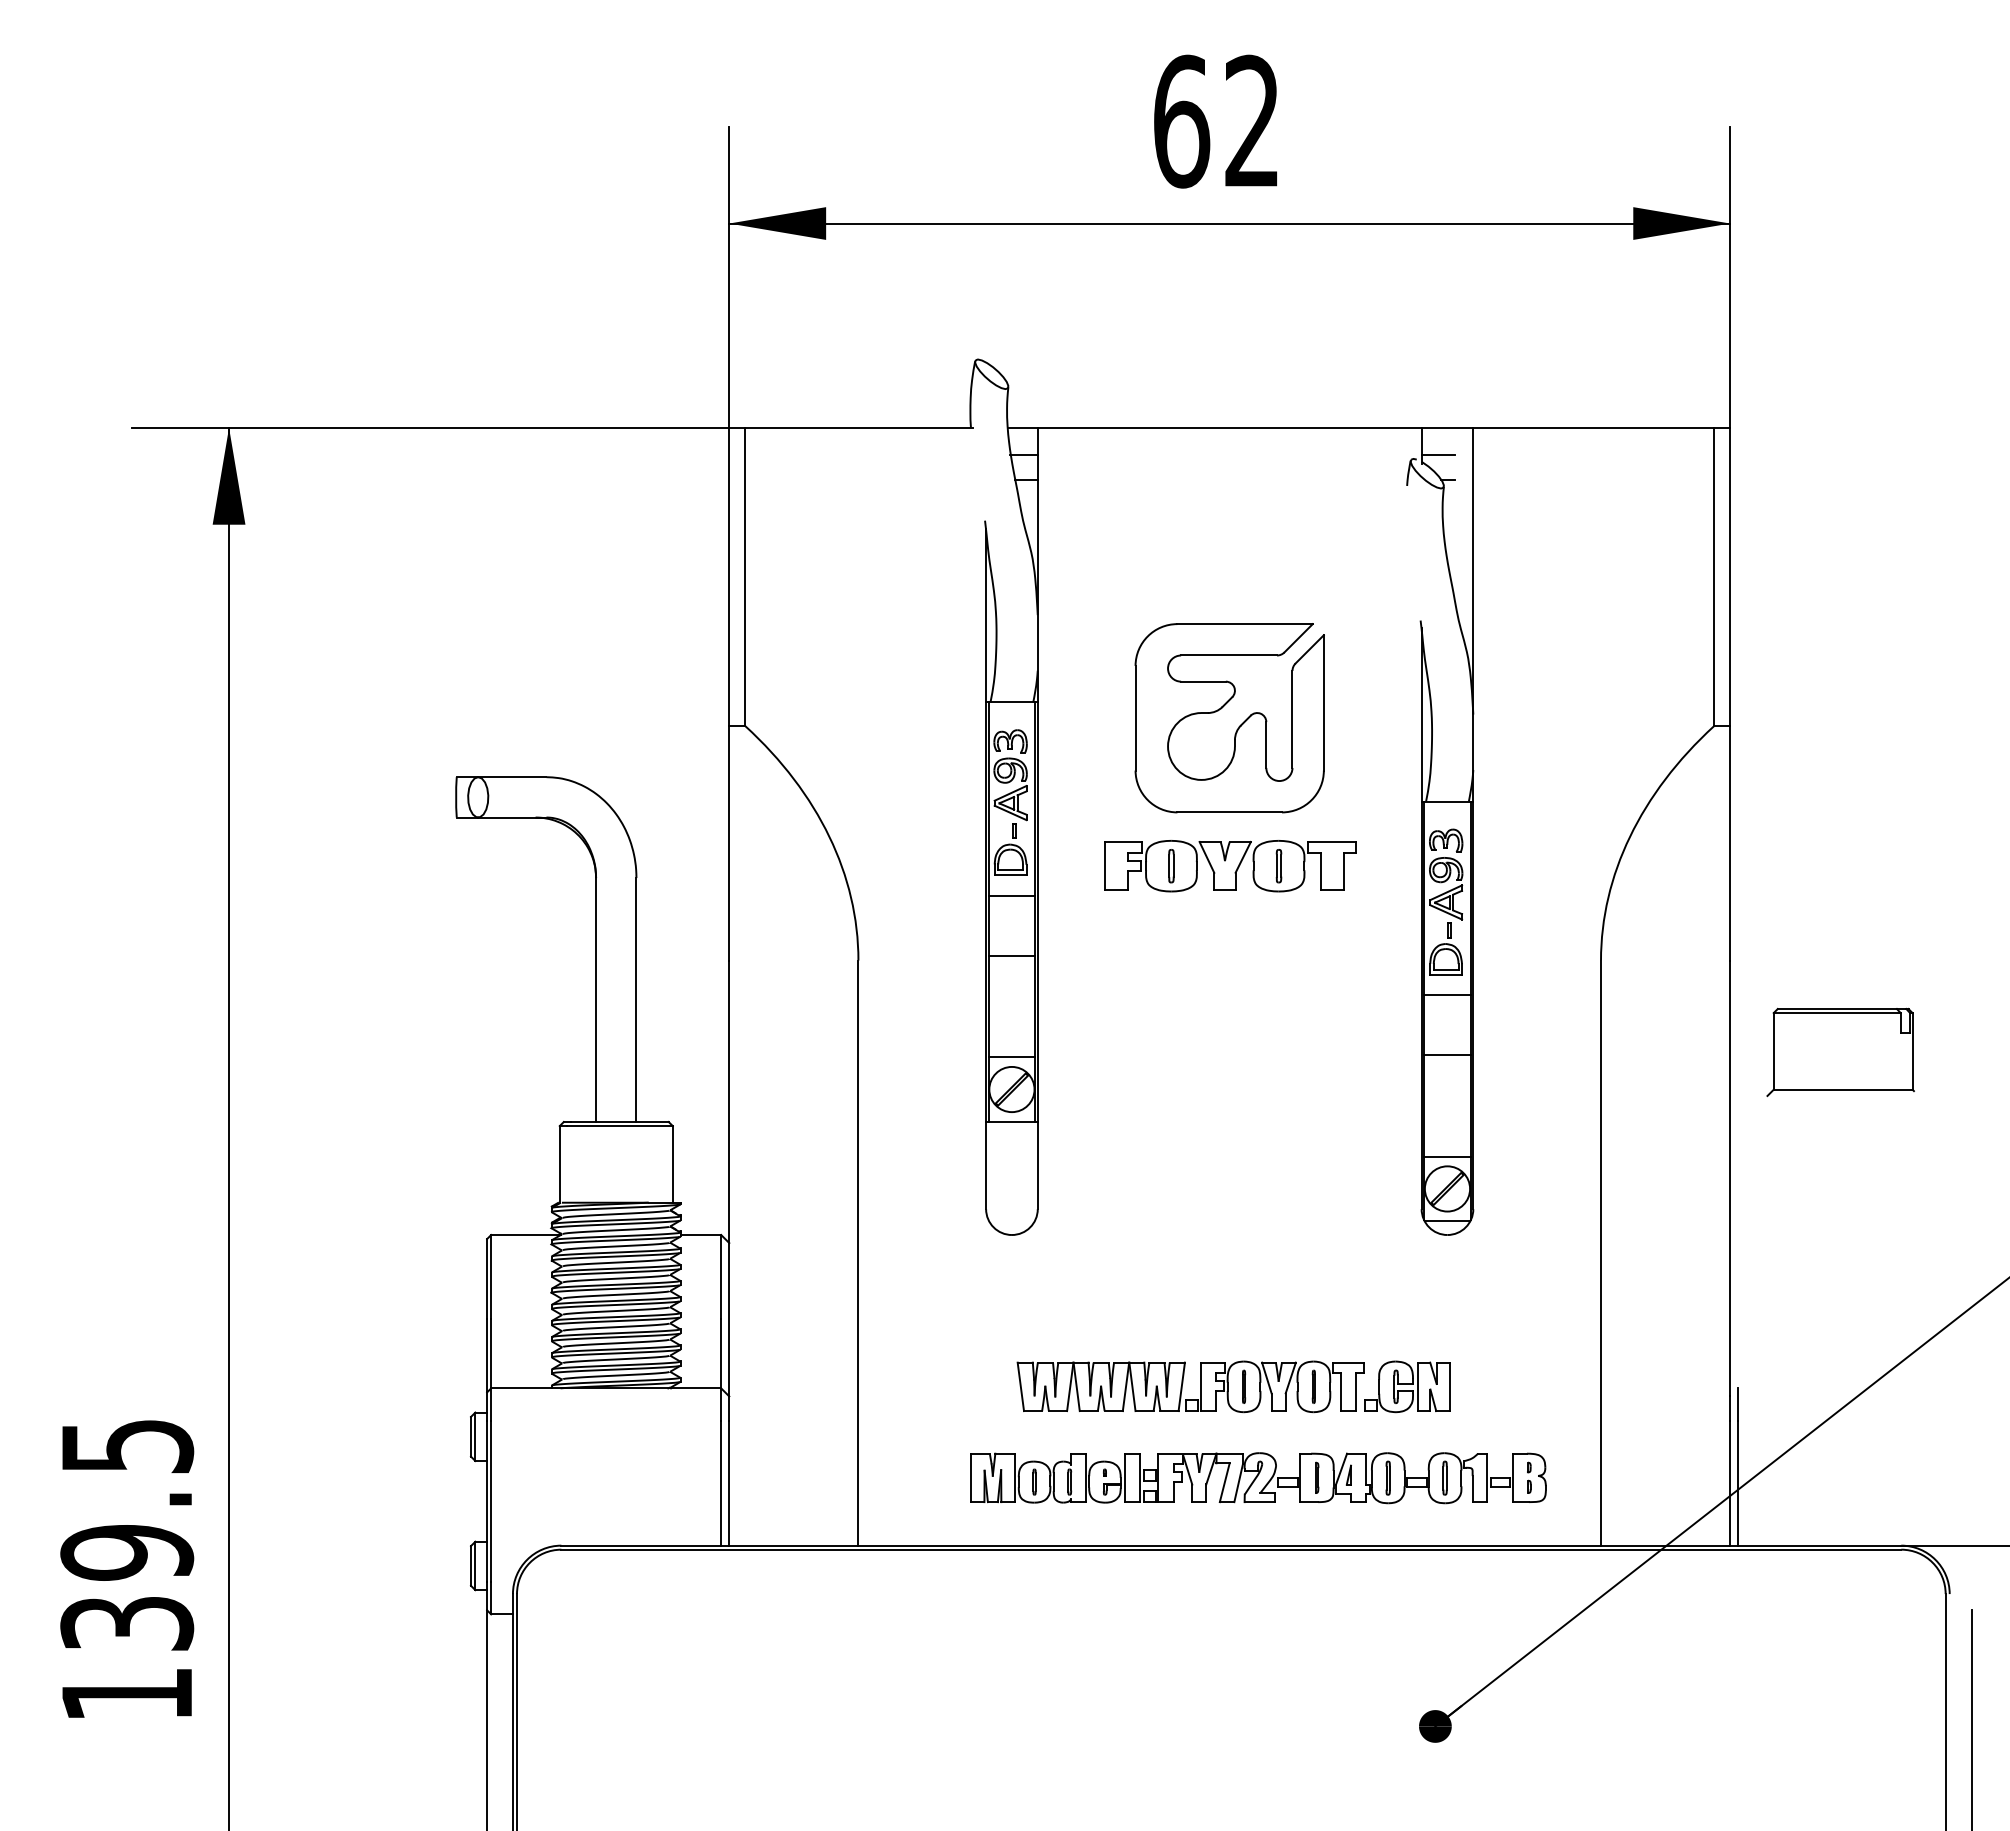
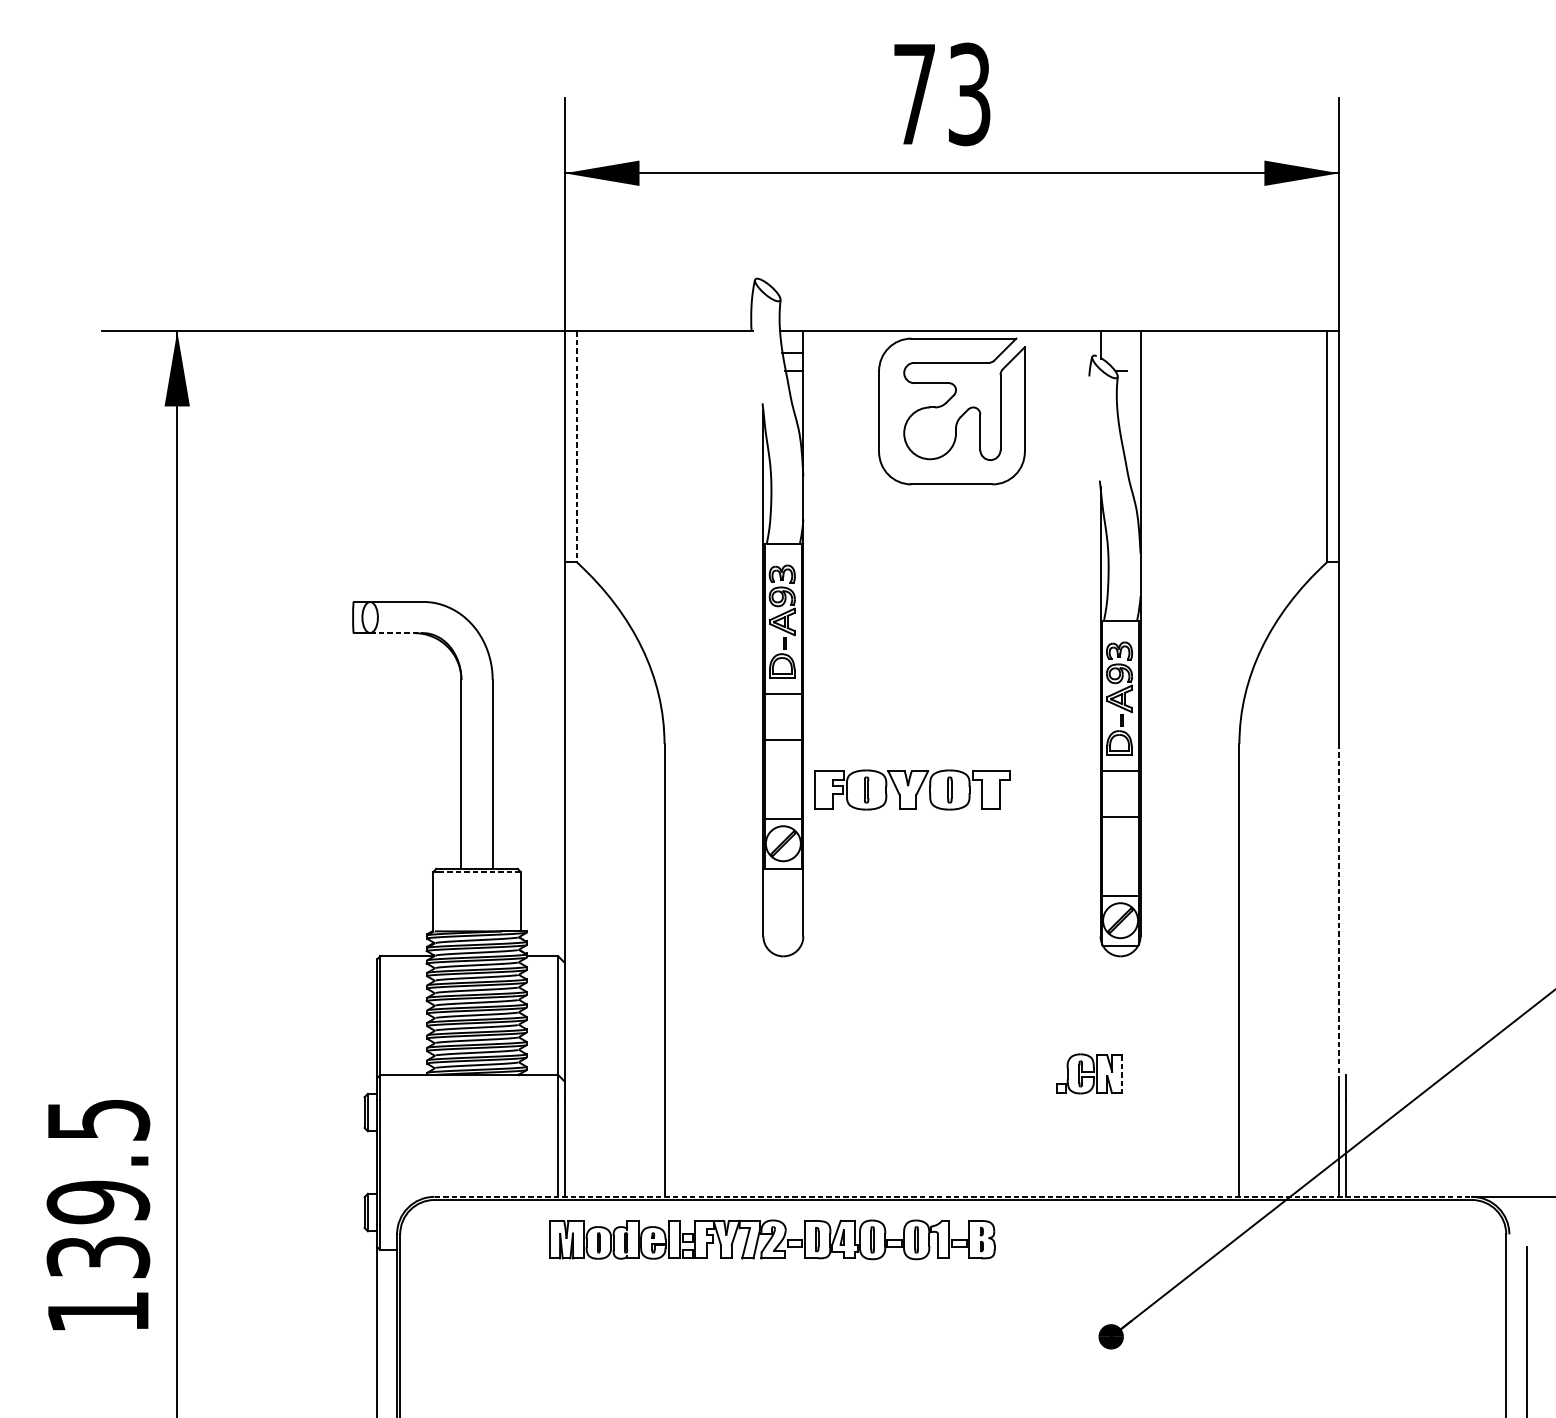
text: (1216, 121) -> (941, 94), 62 -> 73
line: (1438, 455) -> (1113, 352), removed
line: (745, 577) -> (577, 447), solid -> dashed
part: (1221, 709) -> (945, 404), moved
line: (512, 817) -> (396, 633), solid -> dashed
part: (1230, 866) -> (912, 790), moved
part: (1840, 1051) -> (1424, 814), removed
line: (620, 1126) -> (480, 872), solid -> dashed
line: (1730, 1178) -> (1339, 912), solid -> dashed
part: (1183, 1383) -> (916, 1071), removed
line: (1449, 1387) -> (1122, 1074), solid -> dashed
part: (1258, 1478) -> (772, 1240), moved
line: (1231, 1545) -> (953, 1196), solid -> dashed

